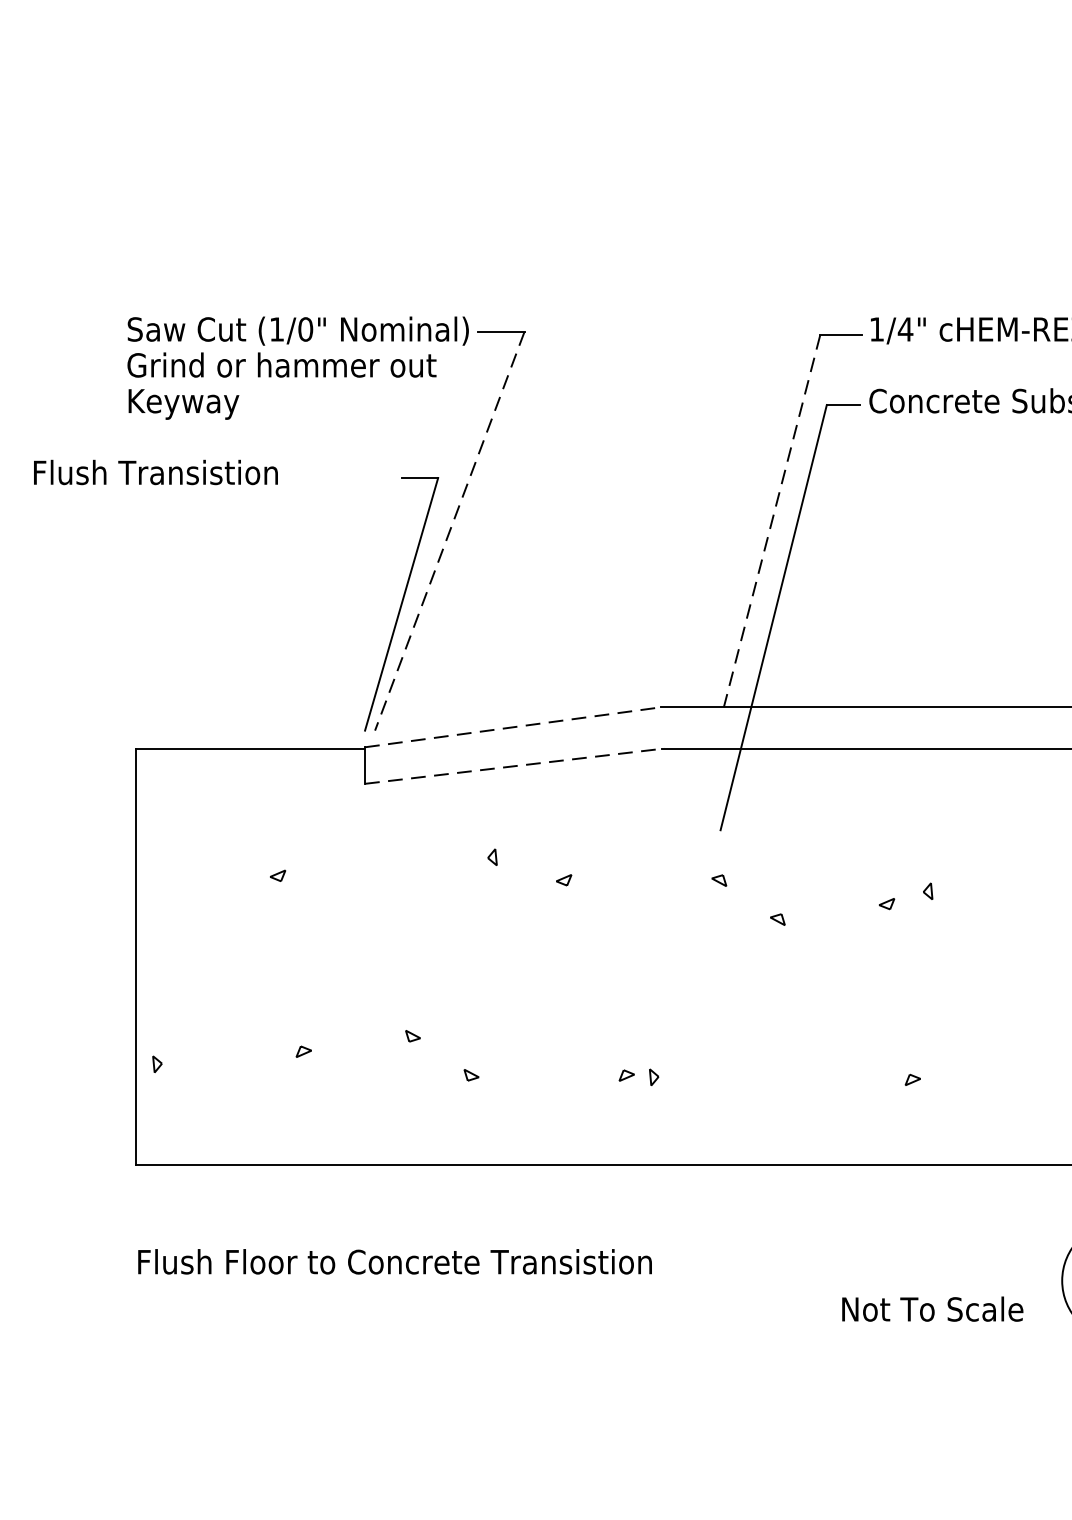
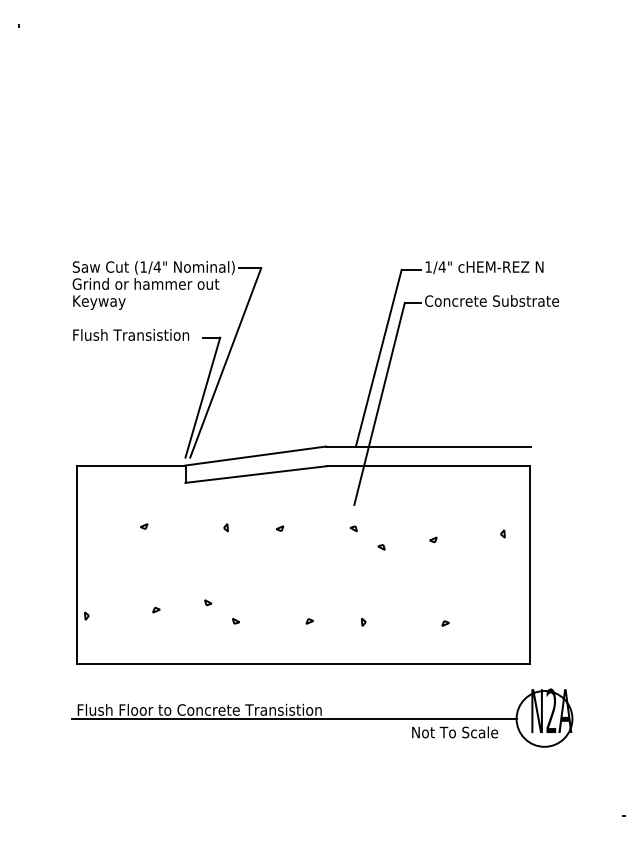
text: (303, 328) -> (156, 266), (1/0" -> (1/4"
text: (156, 471) -> (131, 334), moved
line: (771, 521) -> (378, 358), dashed -> solid
line: (449, 532) -> (225, 363), dashed -> solid
line: (512, 728) -> (255, 456), dashed -> solid
line: (514, 766) -> (256, 474), dashed -> solid
part: (491, 856) -> (225, 527), moved
part: (927, 890) -> (502, 533), moved
part: (653, 1075) -> (363, 621), moved
line: (594, 1282) -> (294, 719), added

